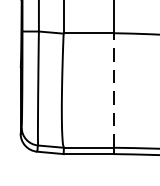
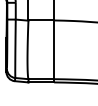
line: (114, 89) -> (54, 49), dashed -> solid

